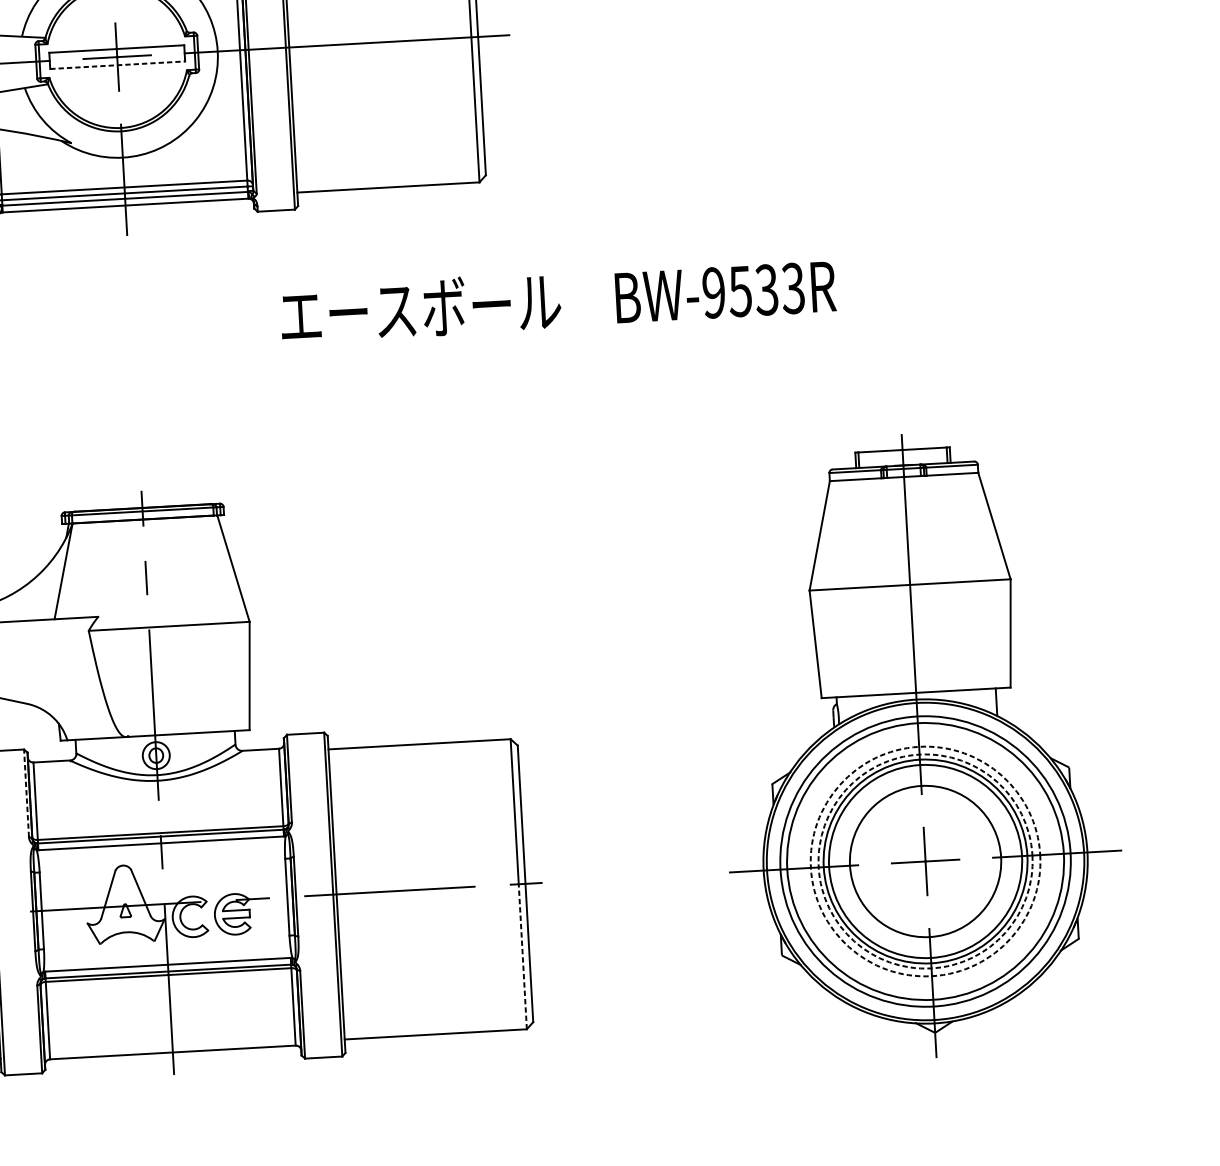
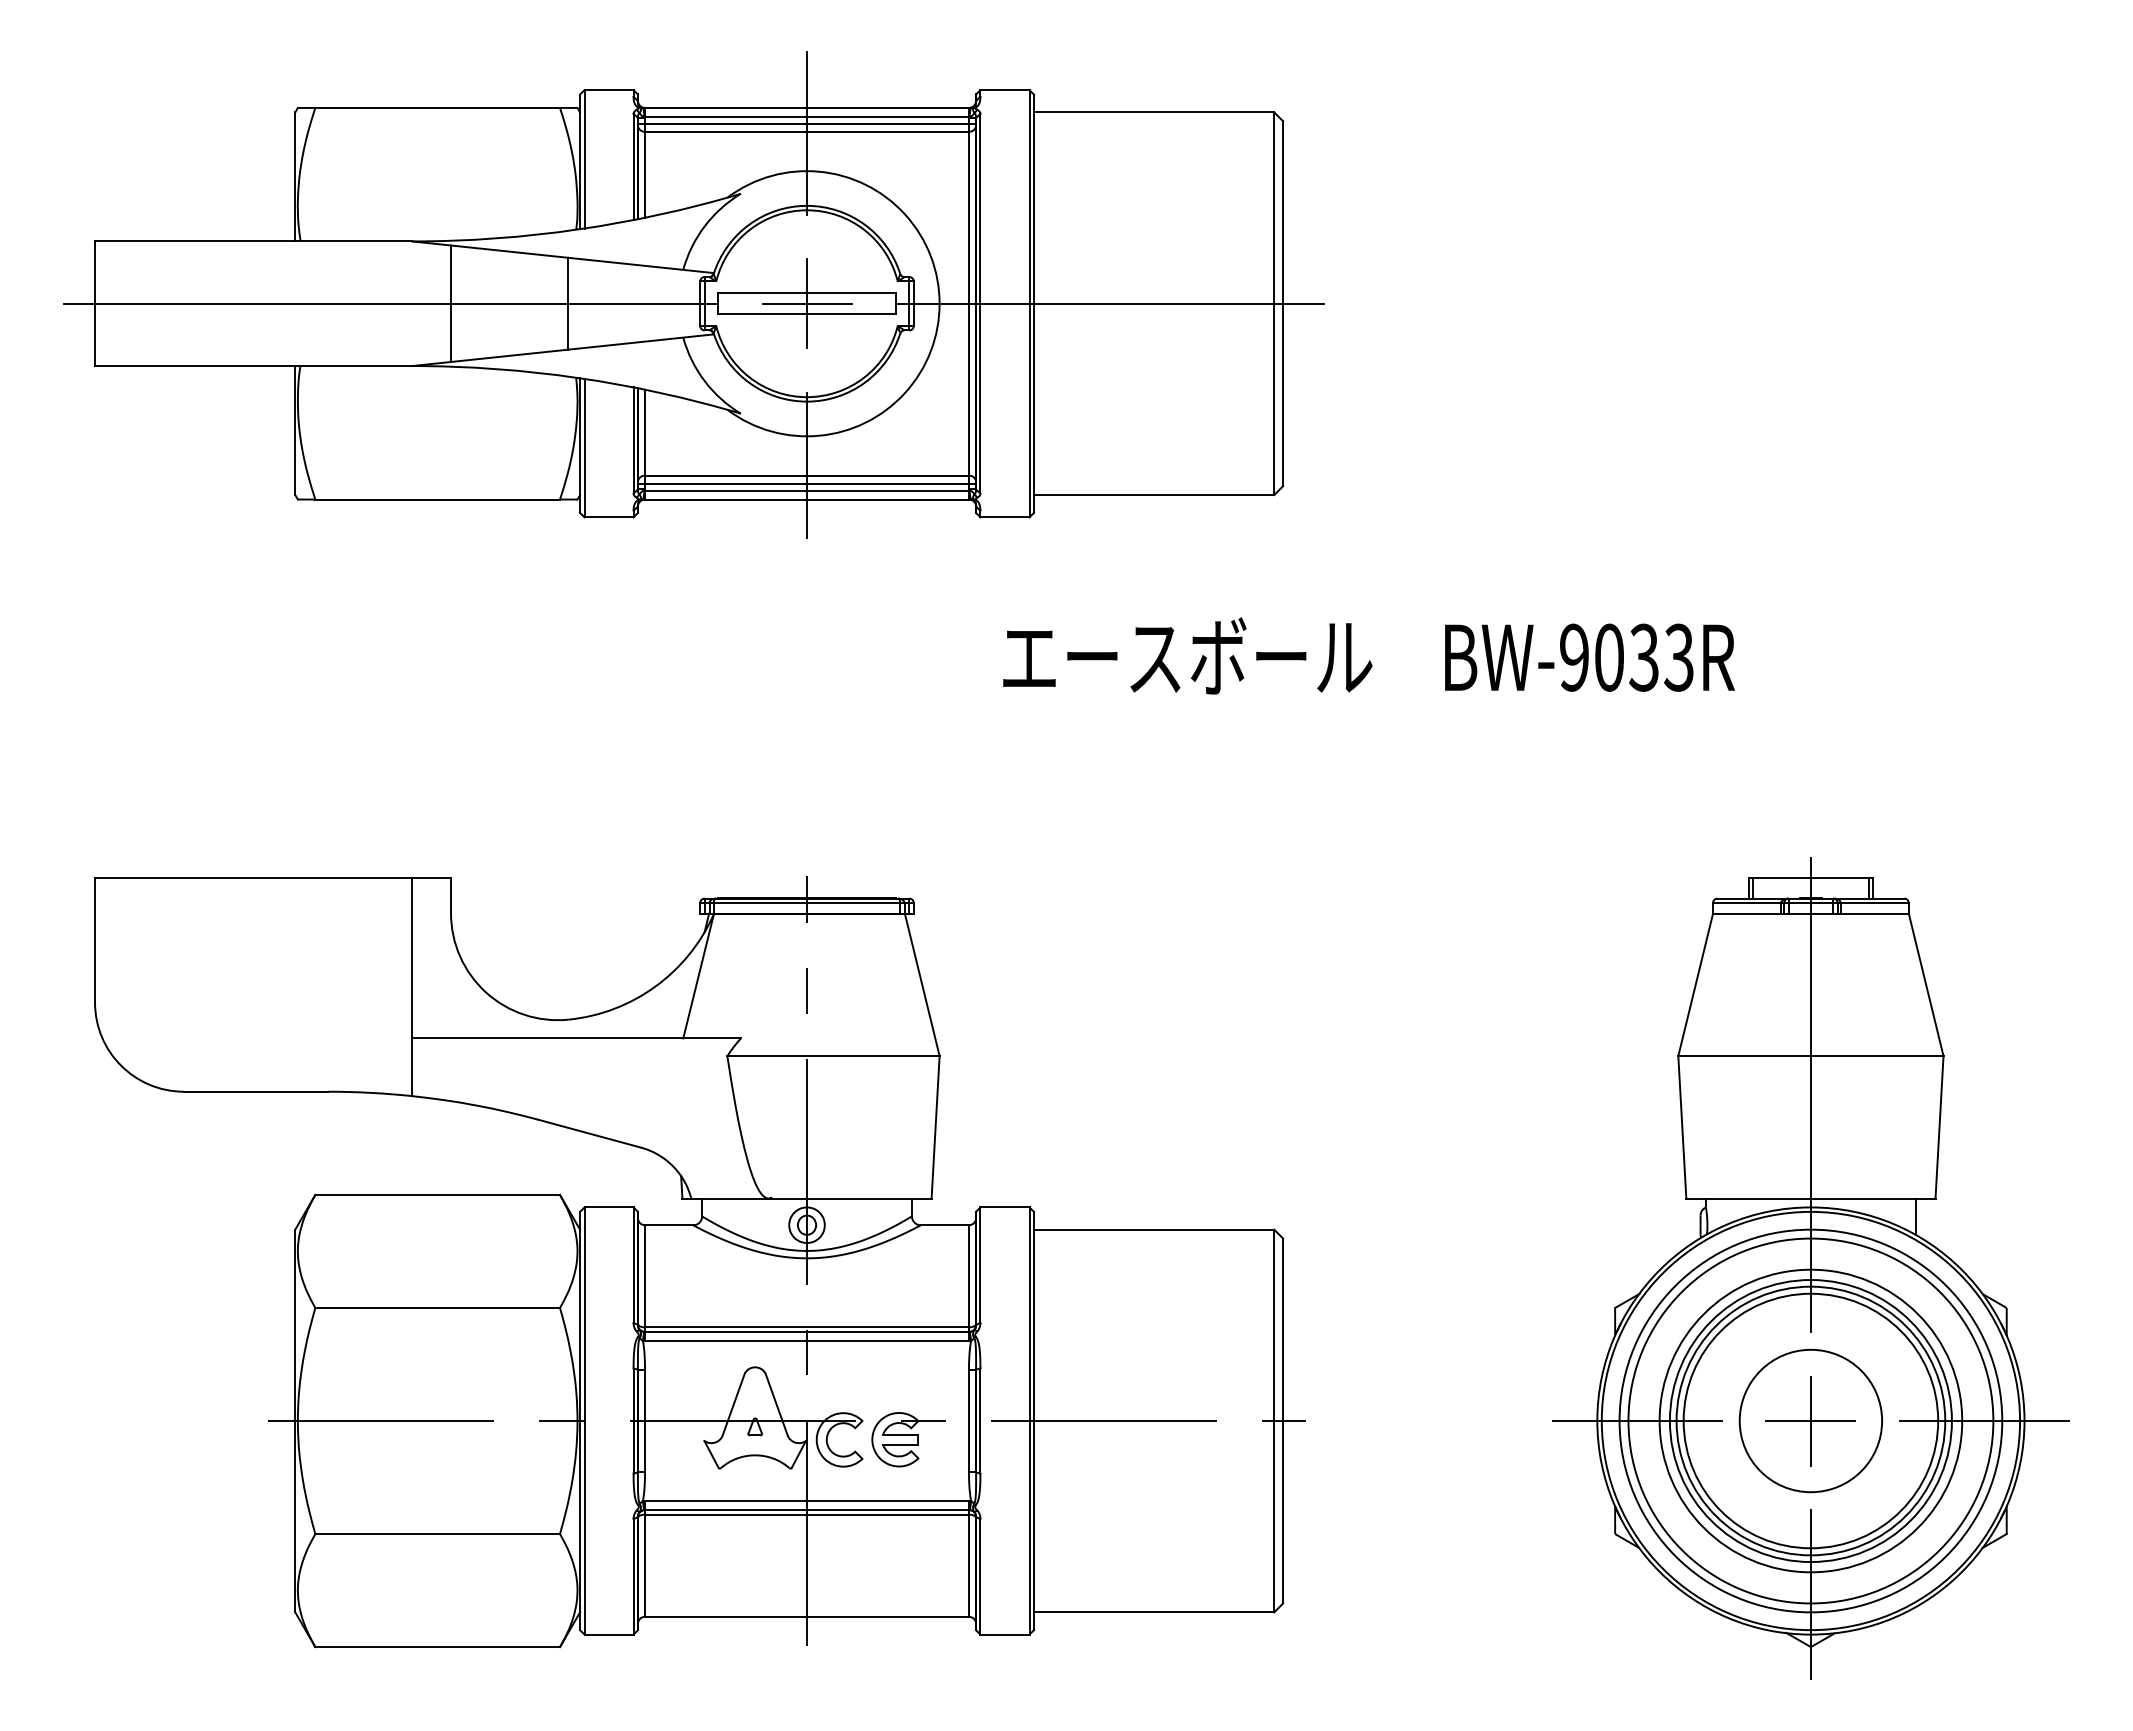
line: (118, 65) -> (807, 314), dashed -> solid
text: (739, 291) -> (1608, 657), BW-9533R -> BW-9033R
line: (26, 793) -> (633, 1265), dashed -> solid
circle: (925, 861) -> (1810, 1420), dashed -> solid
circle: (925, 861) -> (1810, 1420), size x0.71
circle: (925, 861) -> (1810, 1421), dashed -> solid
line: (523, 956) -> (1274, 1516), dashed -> solid

